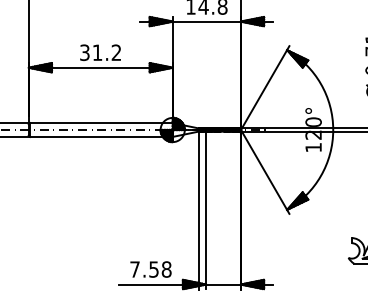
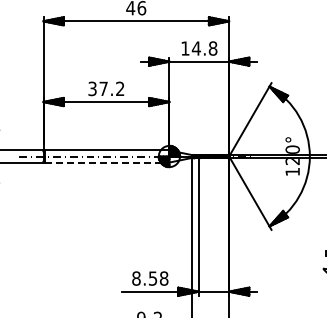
text: (97, 52) -> (103, 88), 31.2 -> 37.2
line: (101, 136) -> (107, 162), solid -> dashed
text: (135, 269) -> (136, 278), 7.58 -> 8.58

